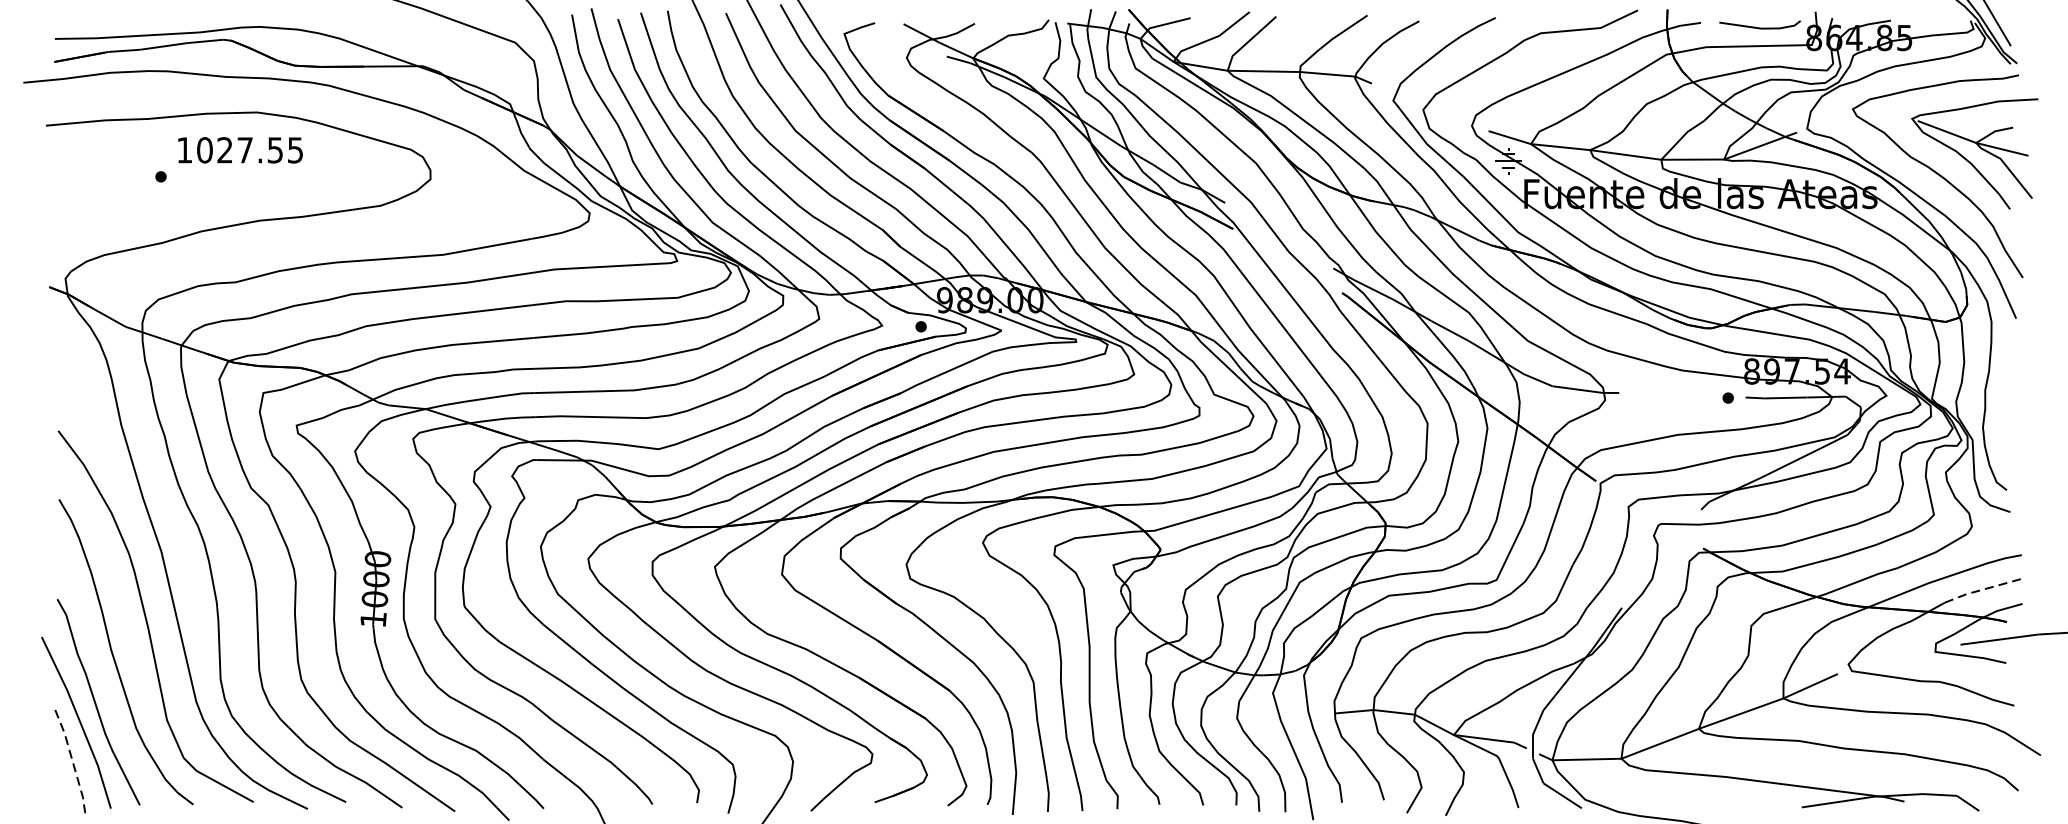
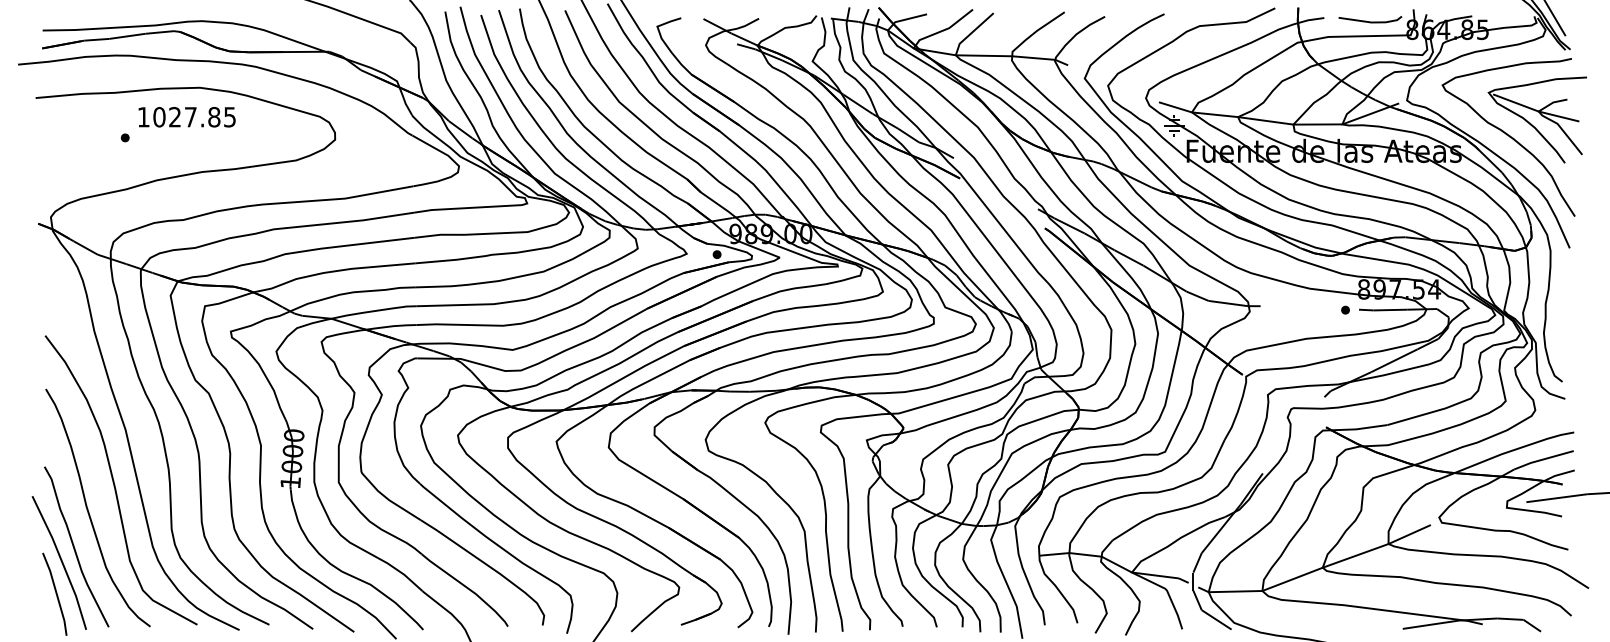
text: (275, 150) -> (214, 117), 1027.55 -> 1027.85
line: (1982, 589) -> (1543, 459), dashed -> solid
line: (72, 763) -> (56, 594), dashed -> solid

